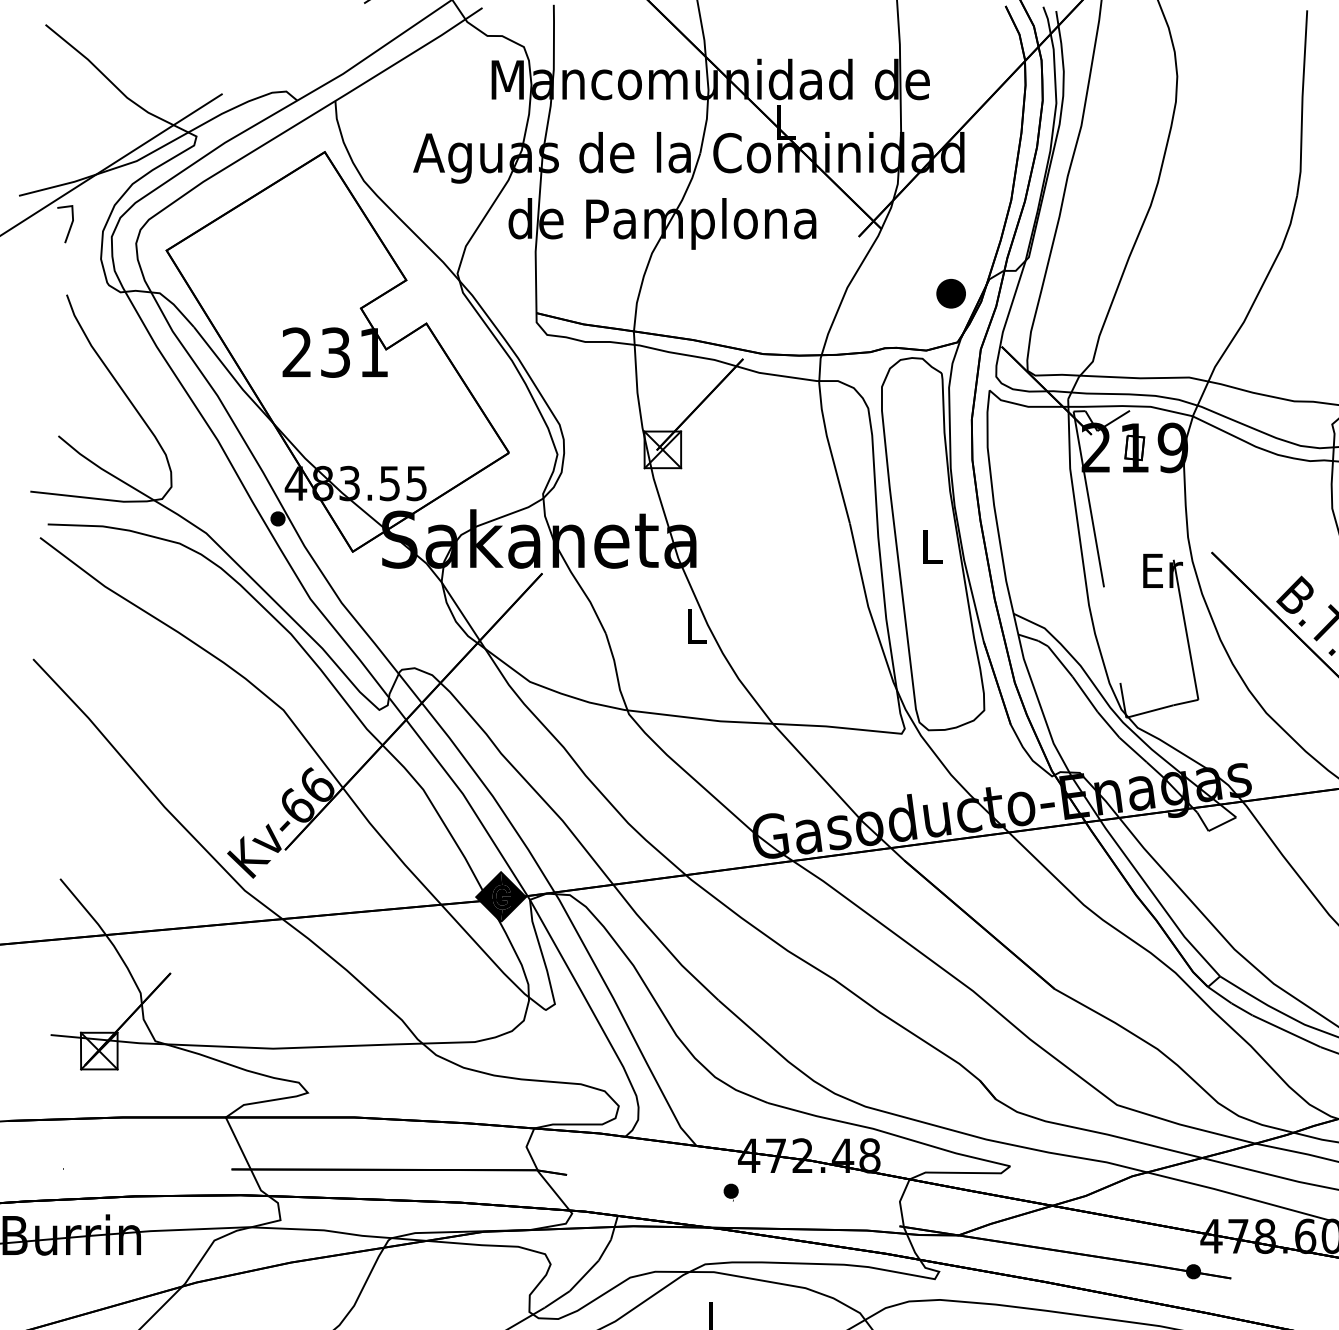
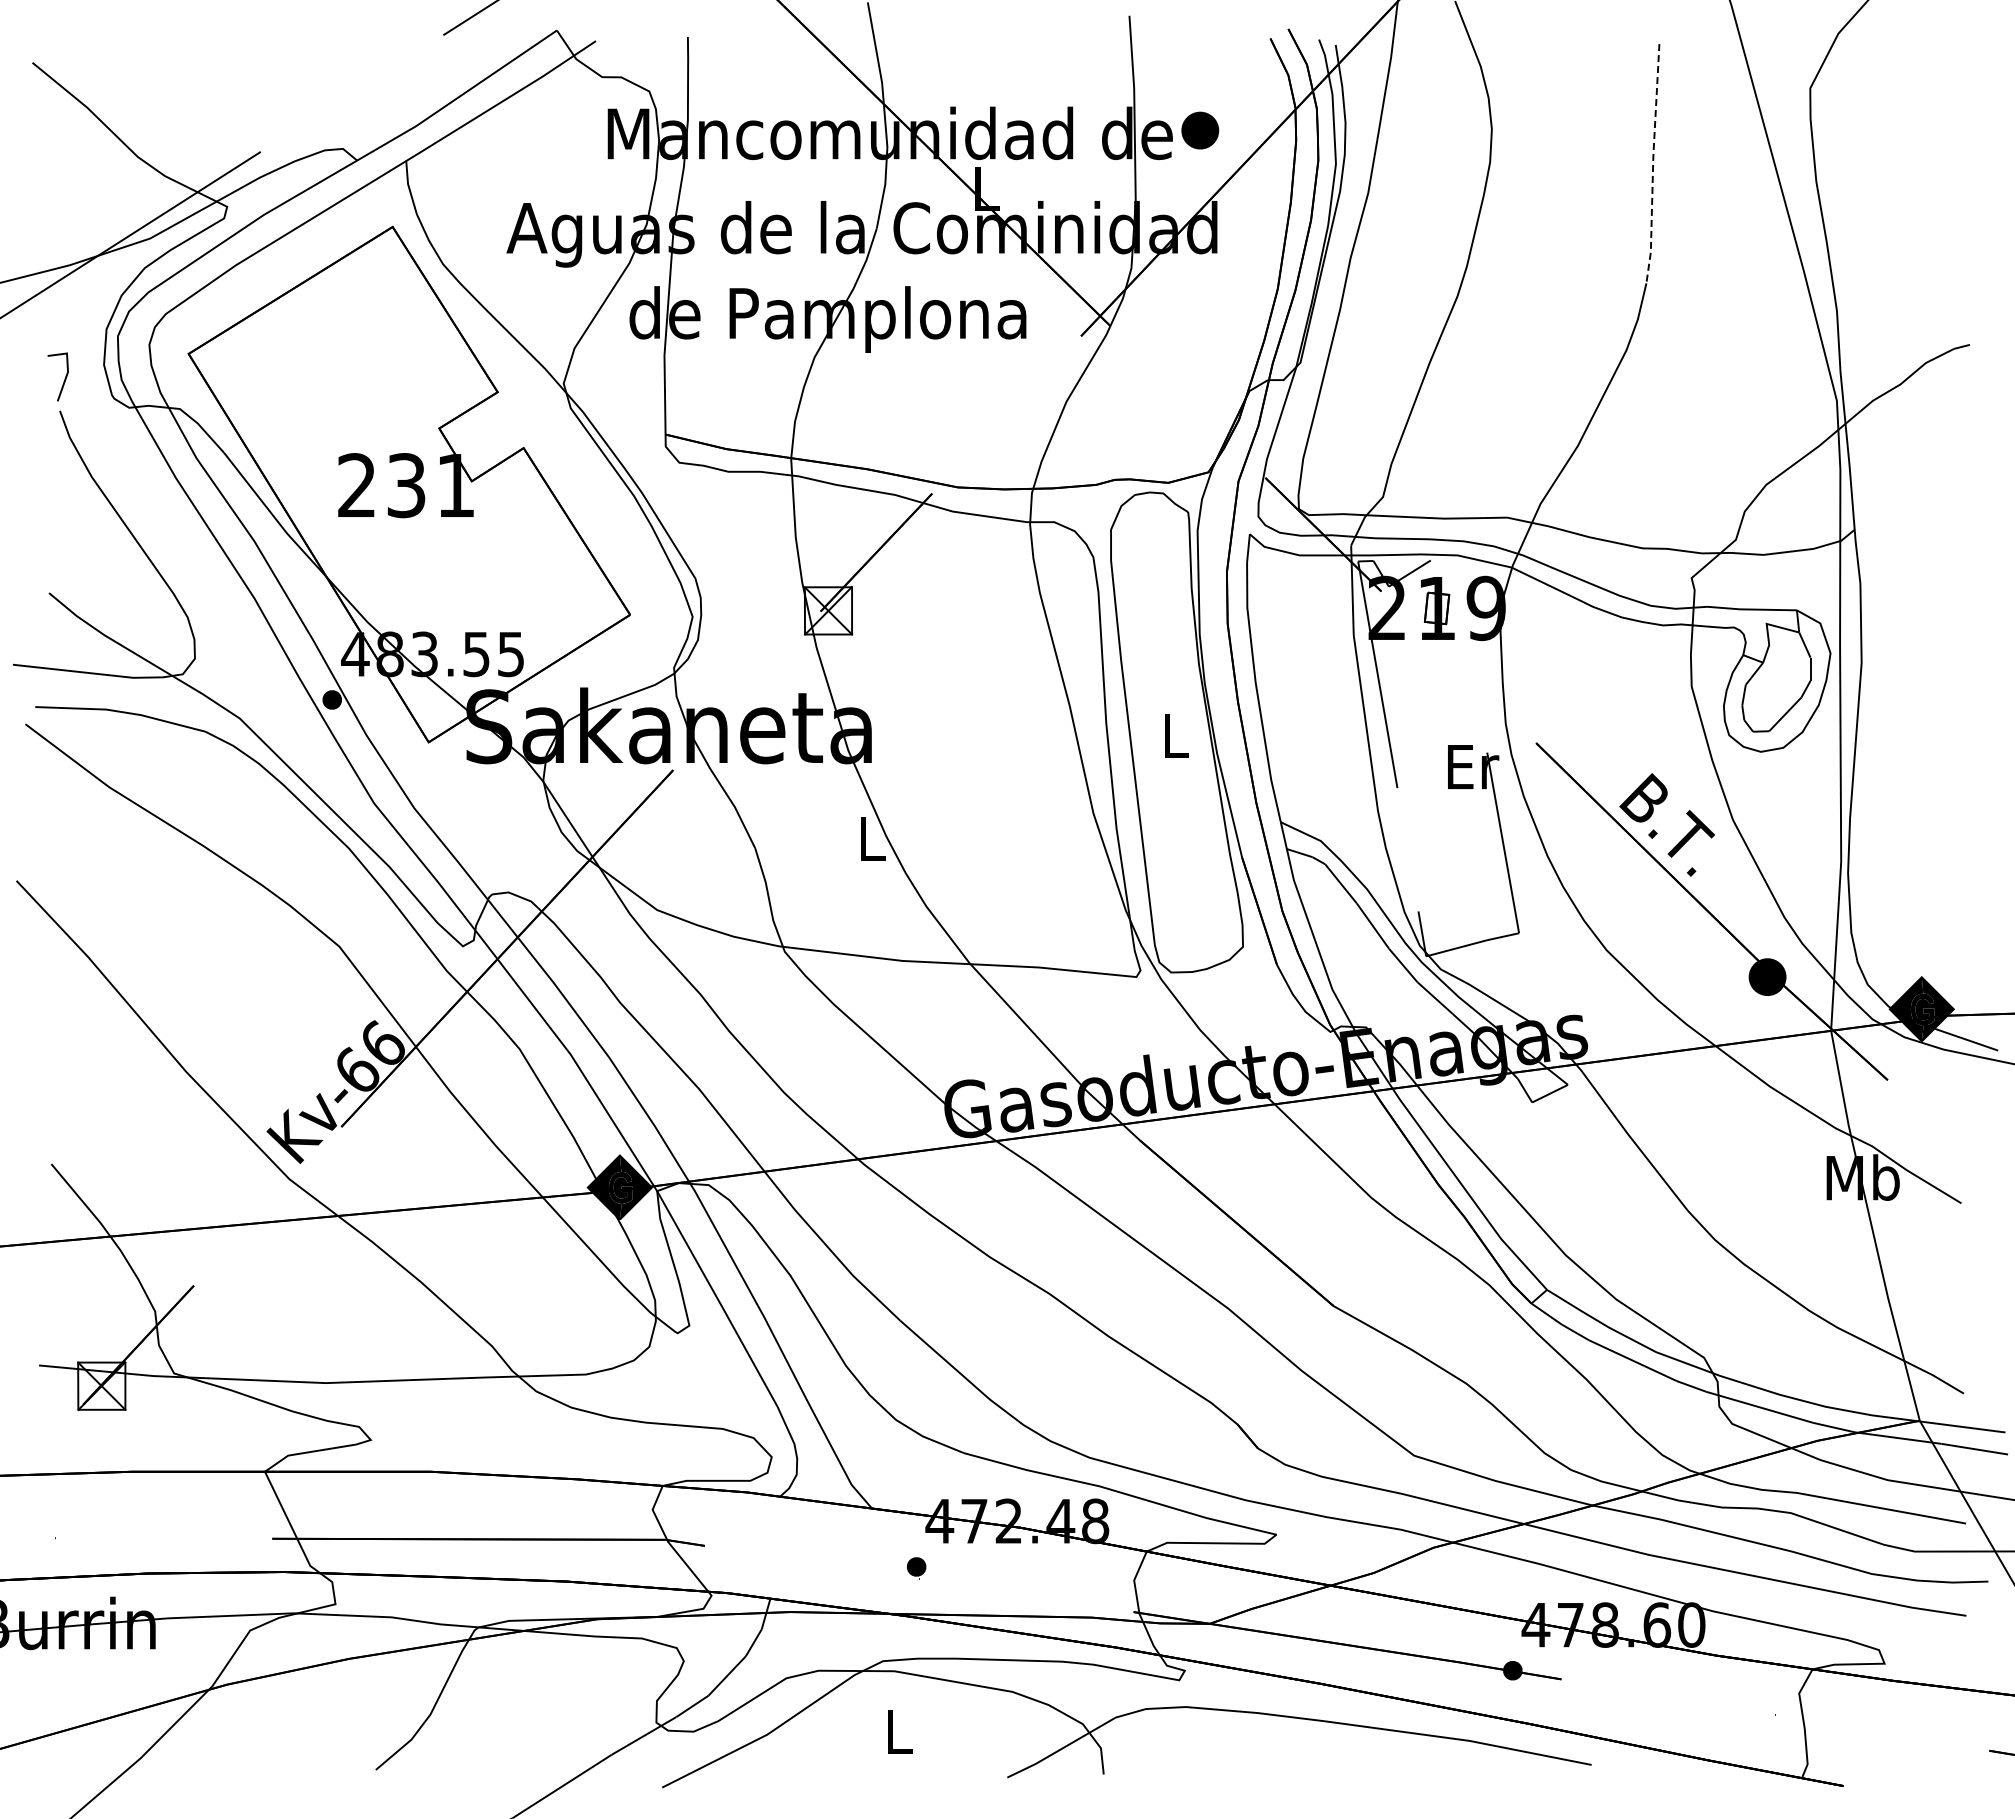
line: (1302, 103) -> (1653, 164), solid -> dashed
line: (70, 225) -> (64, 378), moved
part: (951, 293) -> (1200, 130), moved

